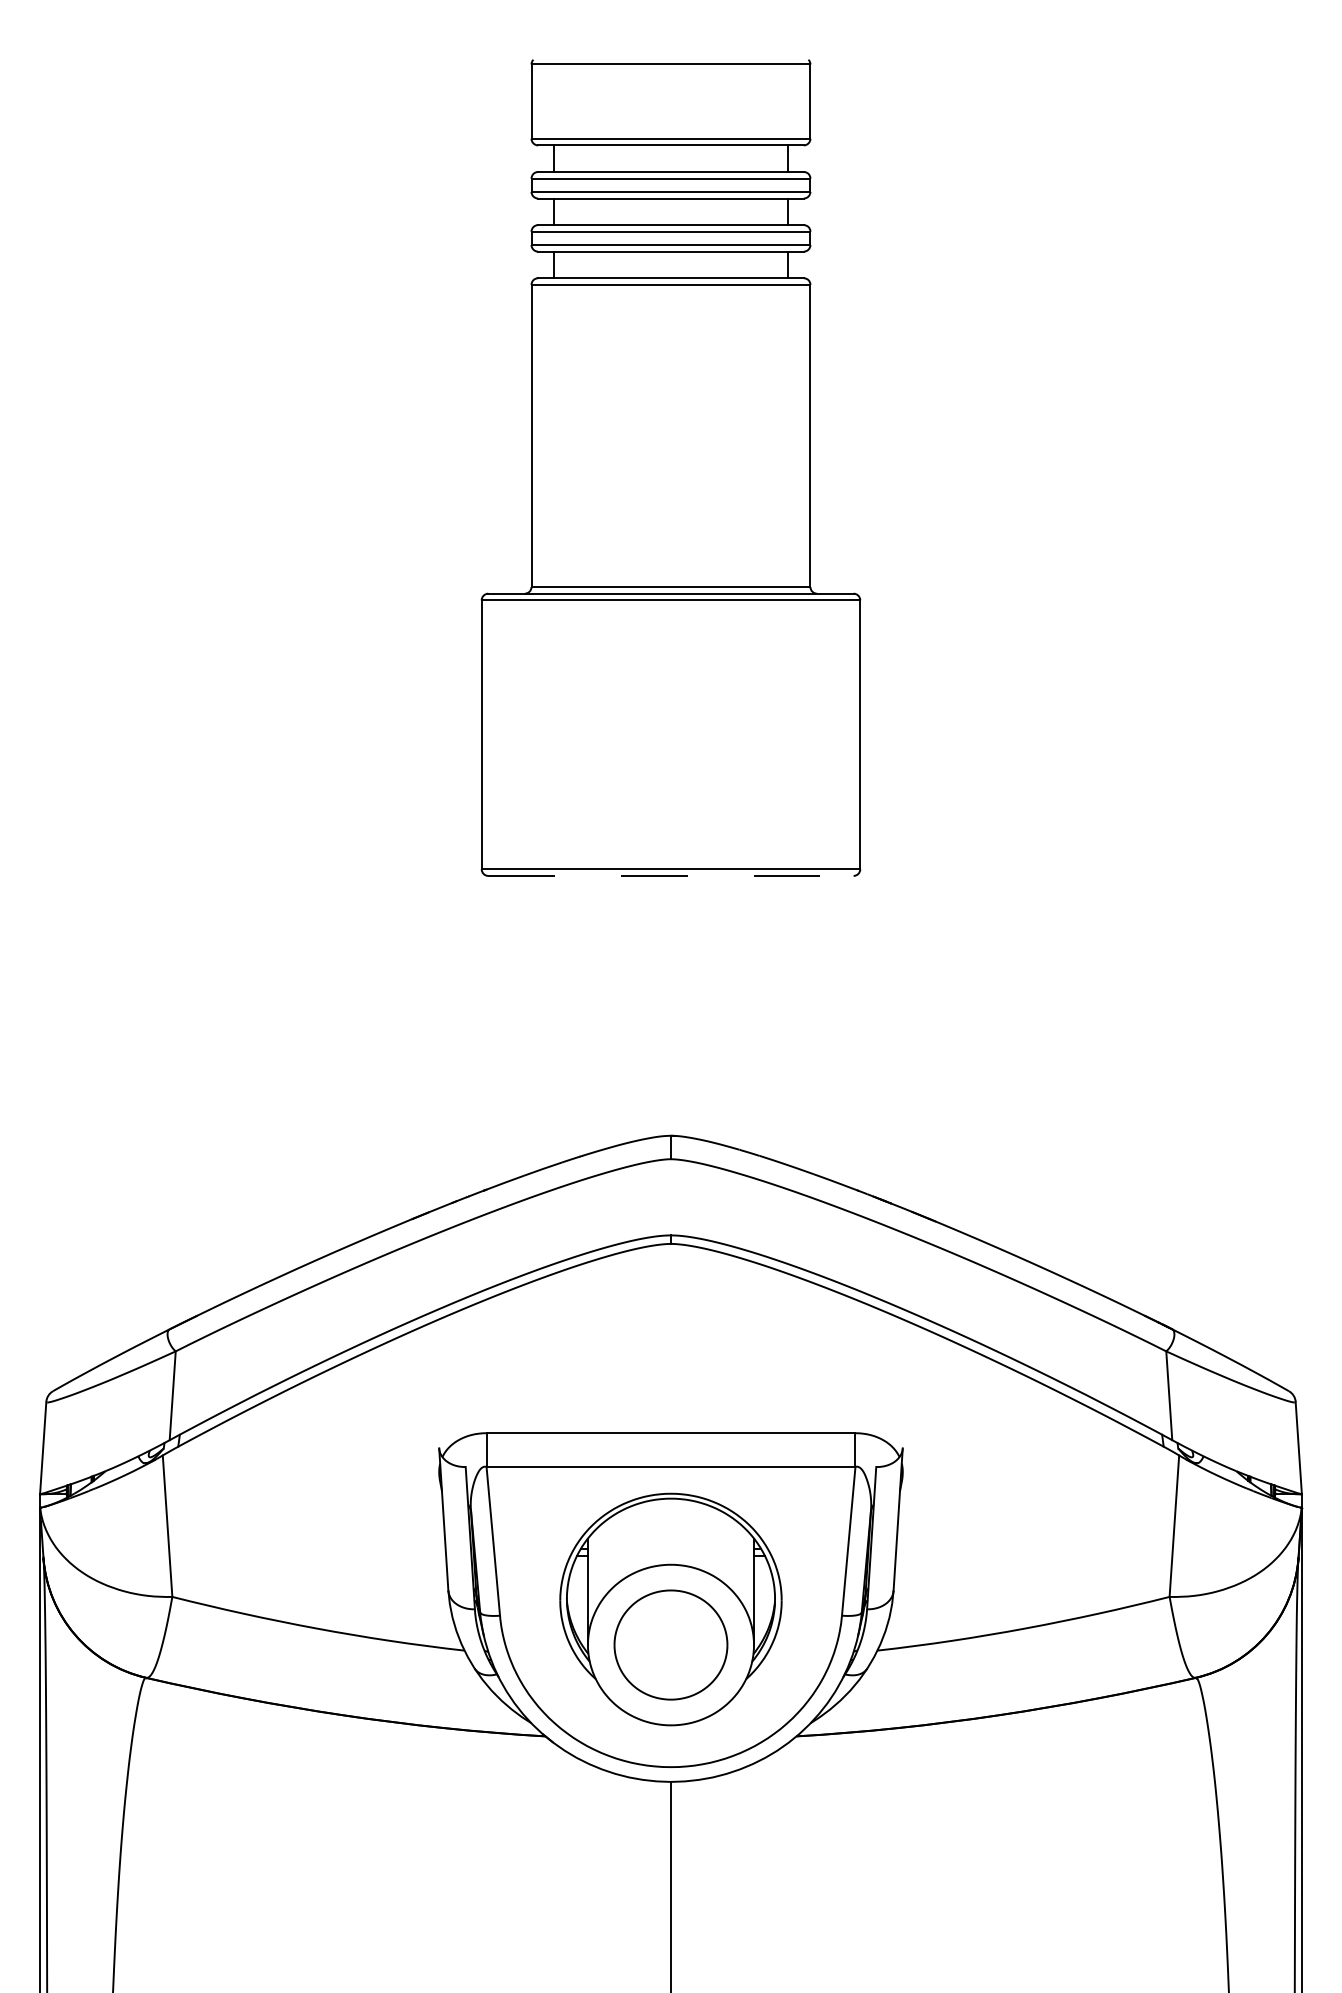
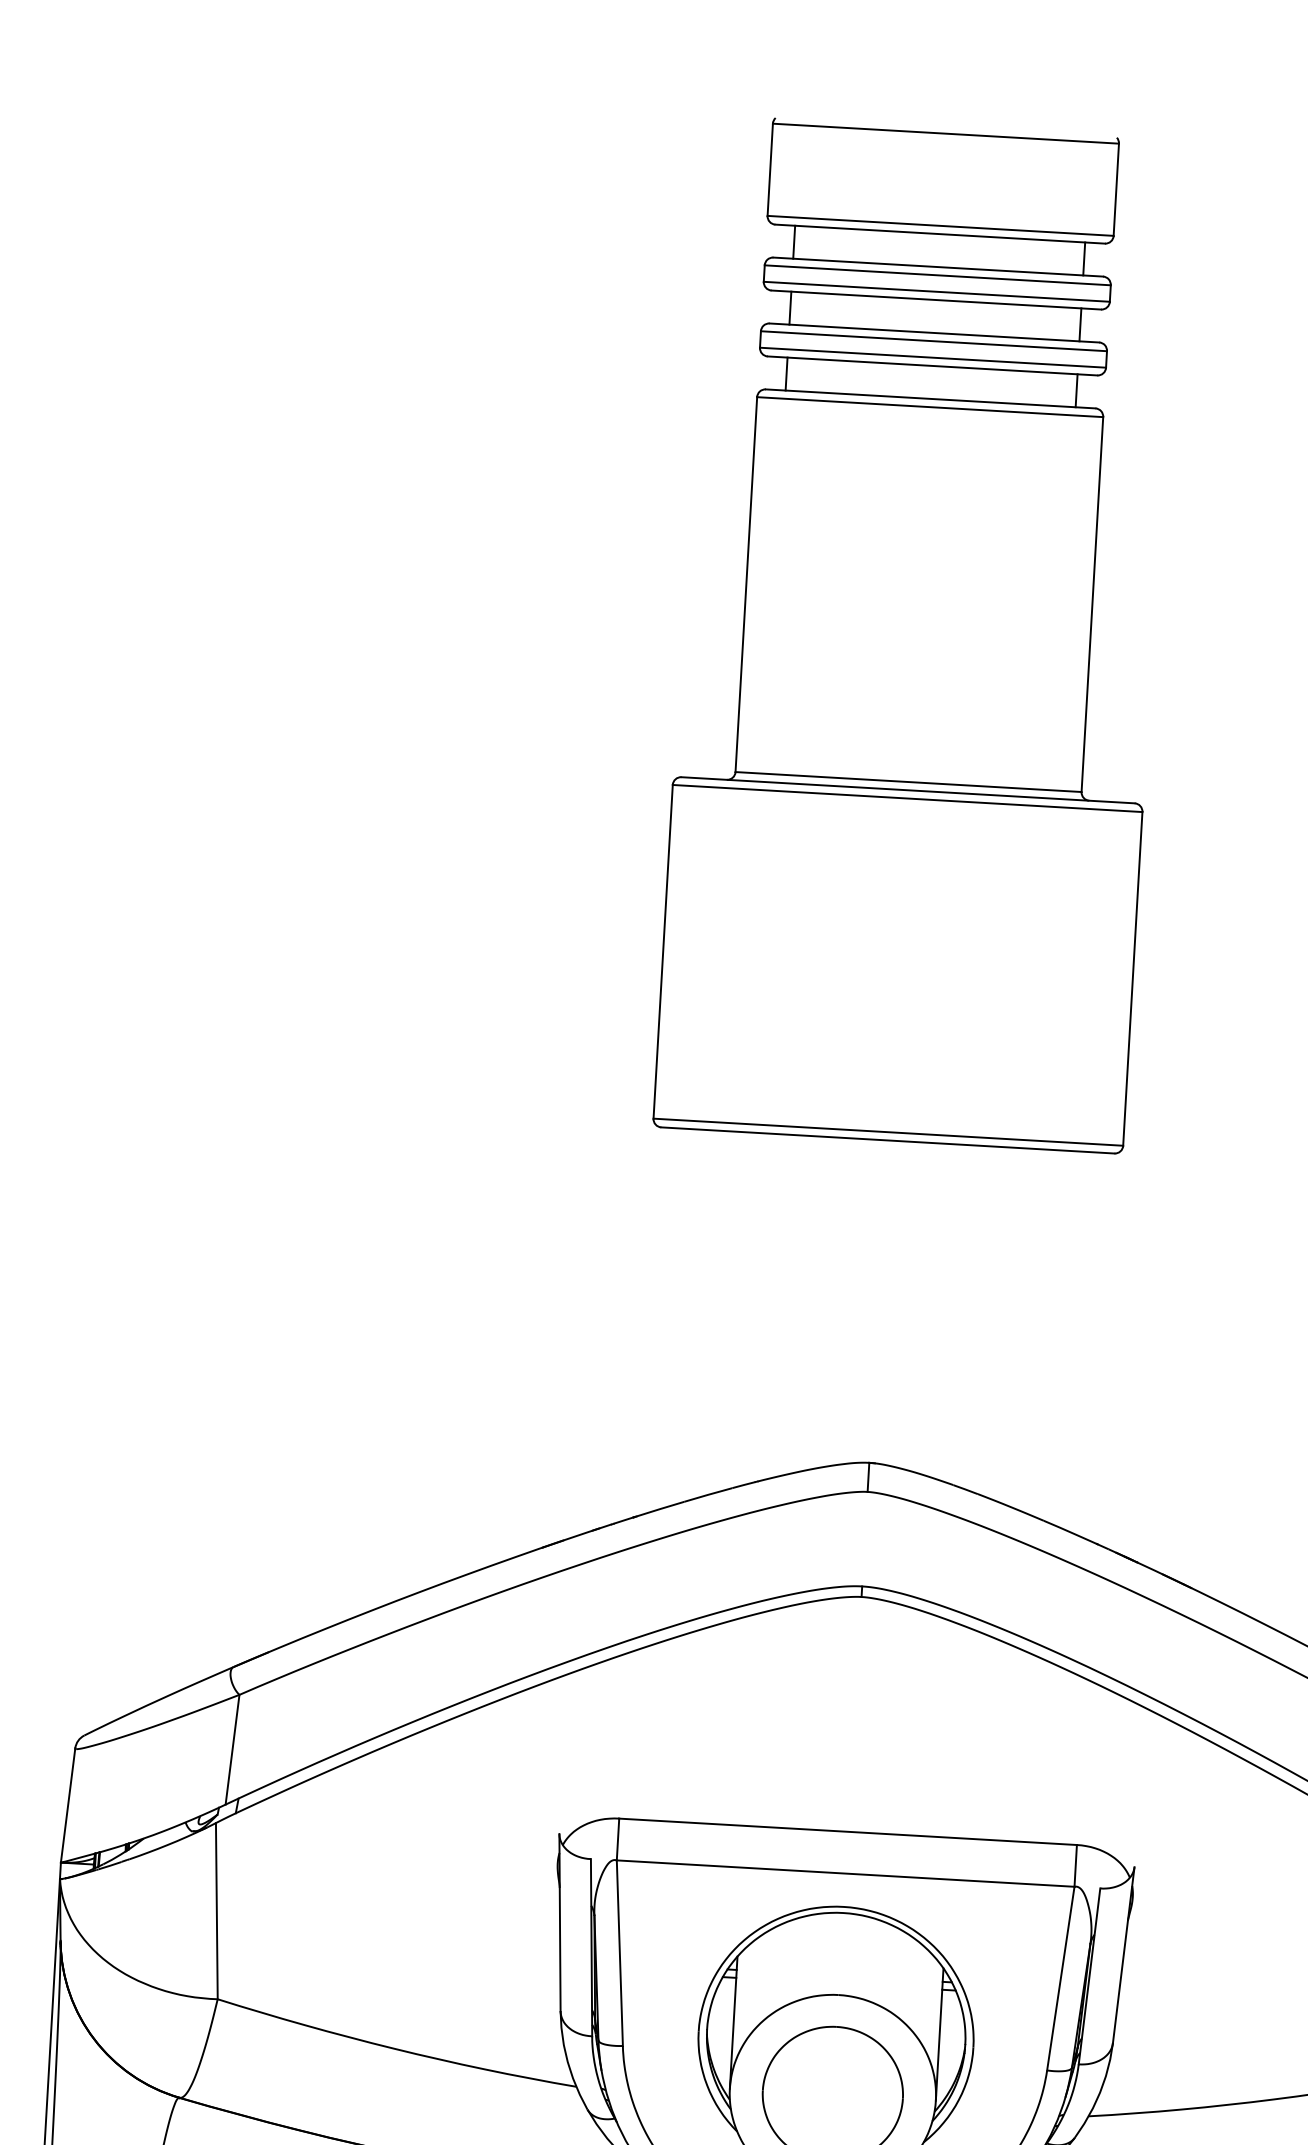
line: (670, 875) -> (887, 1139), dashed -> solid

